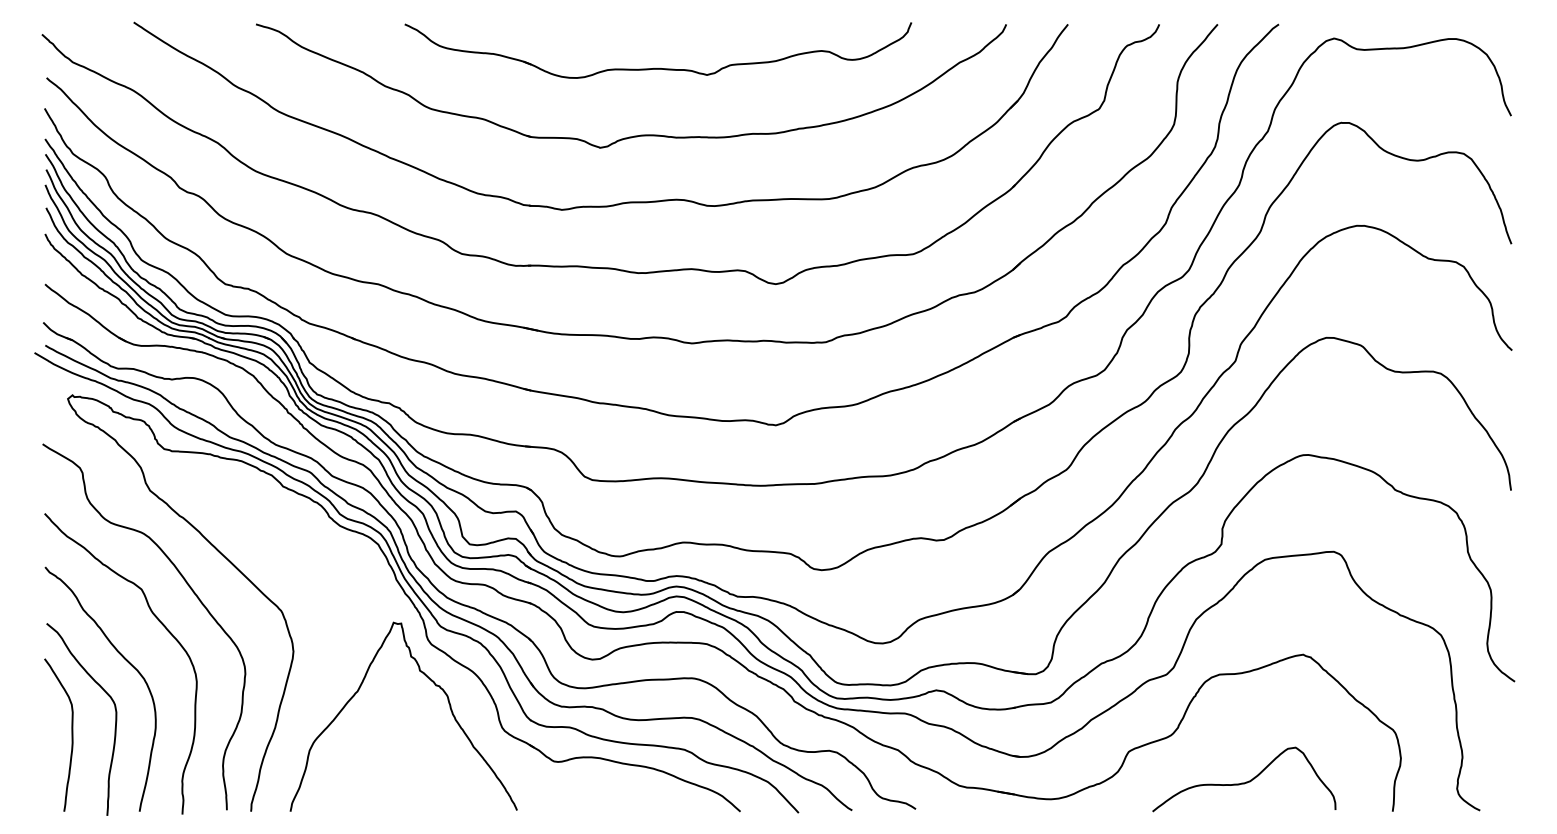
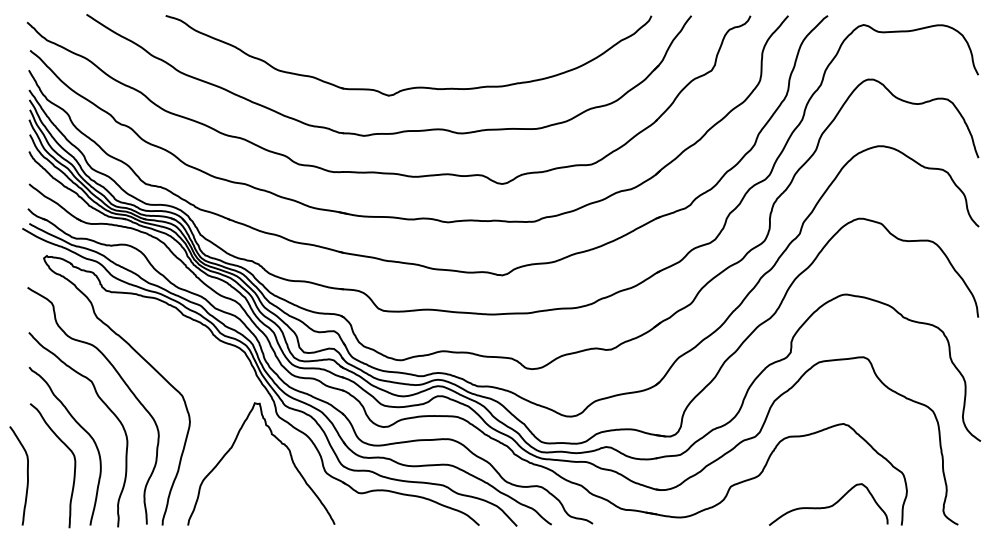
part: (657, 67) -> (425, 43), removed
curve: (70, 728) -> (26, 471), moved
curve: (1245, 780) -> (829, 505), moved

